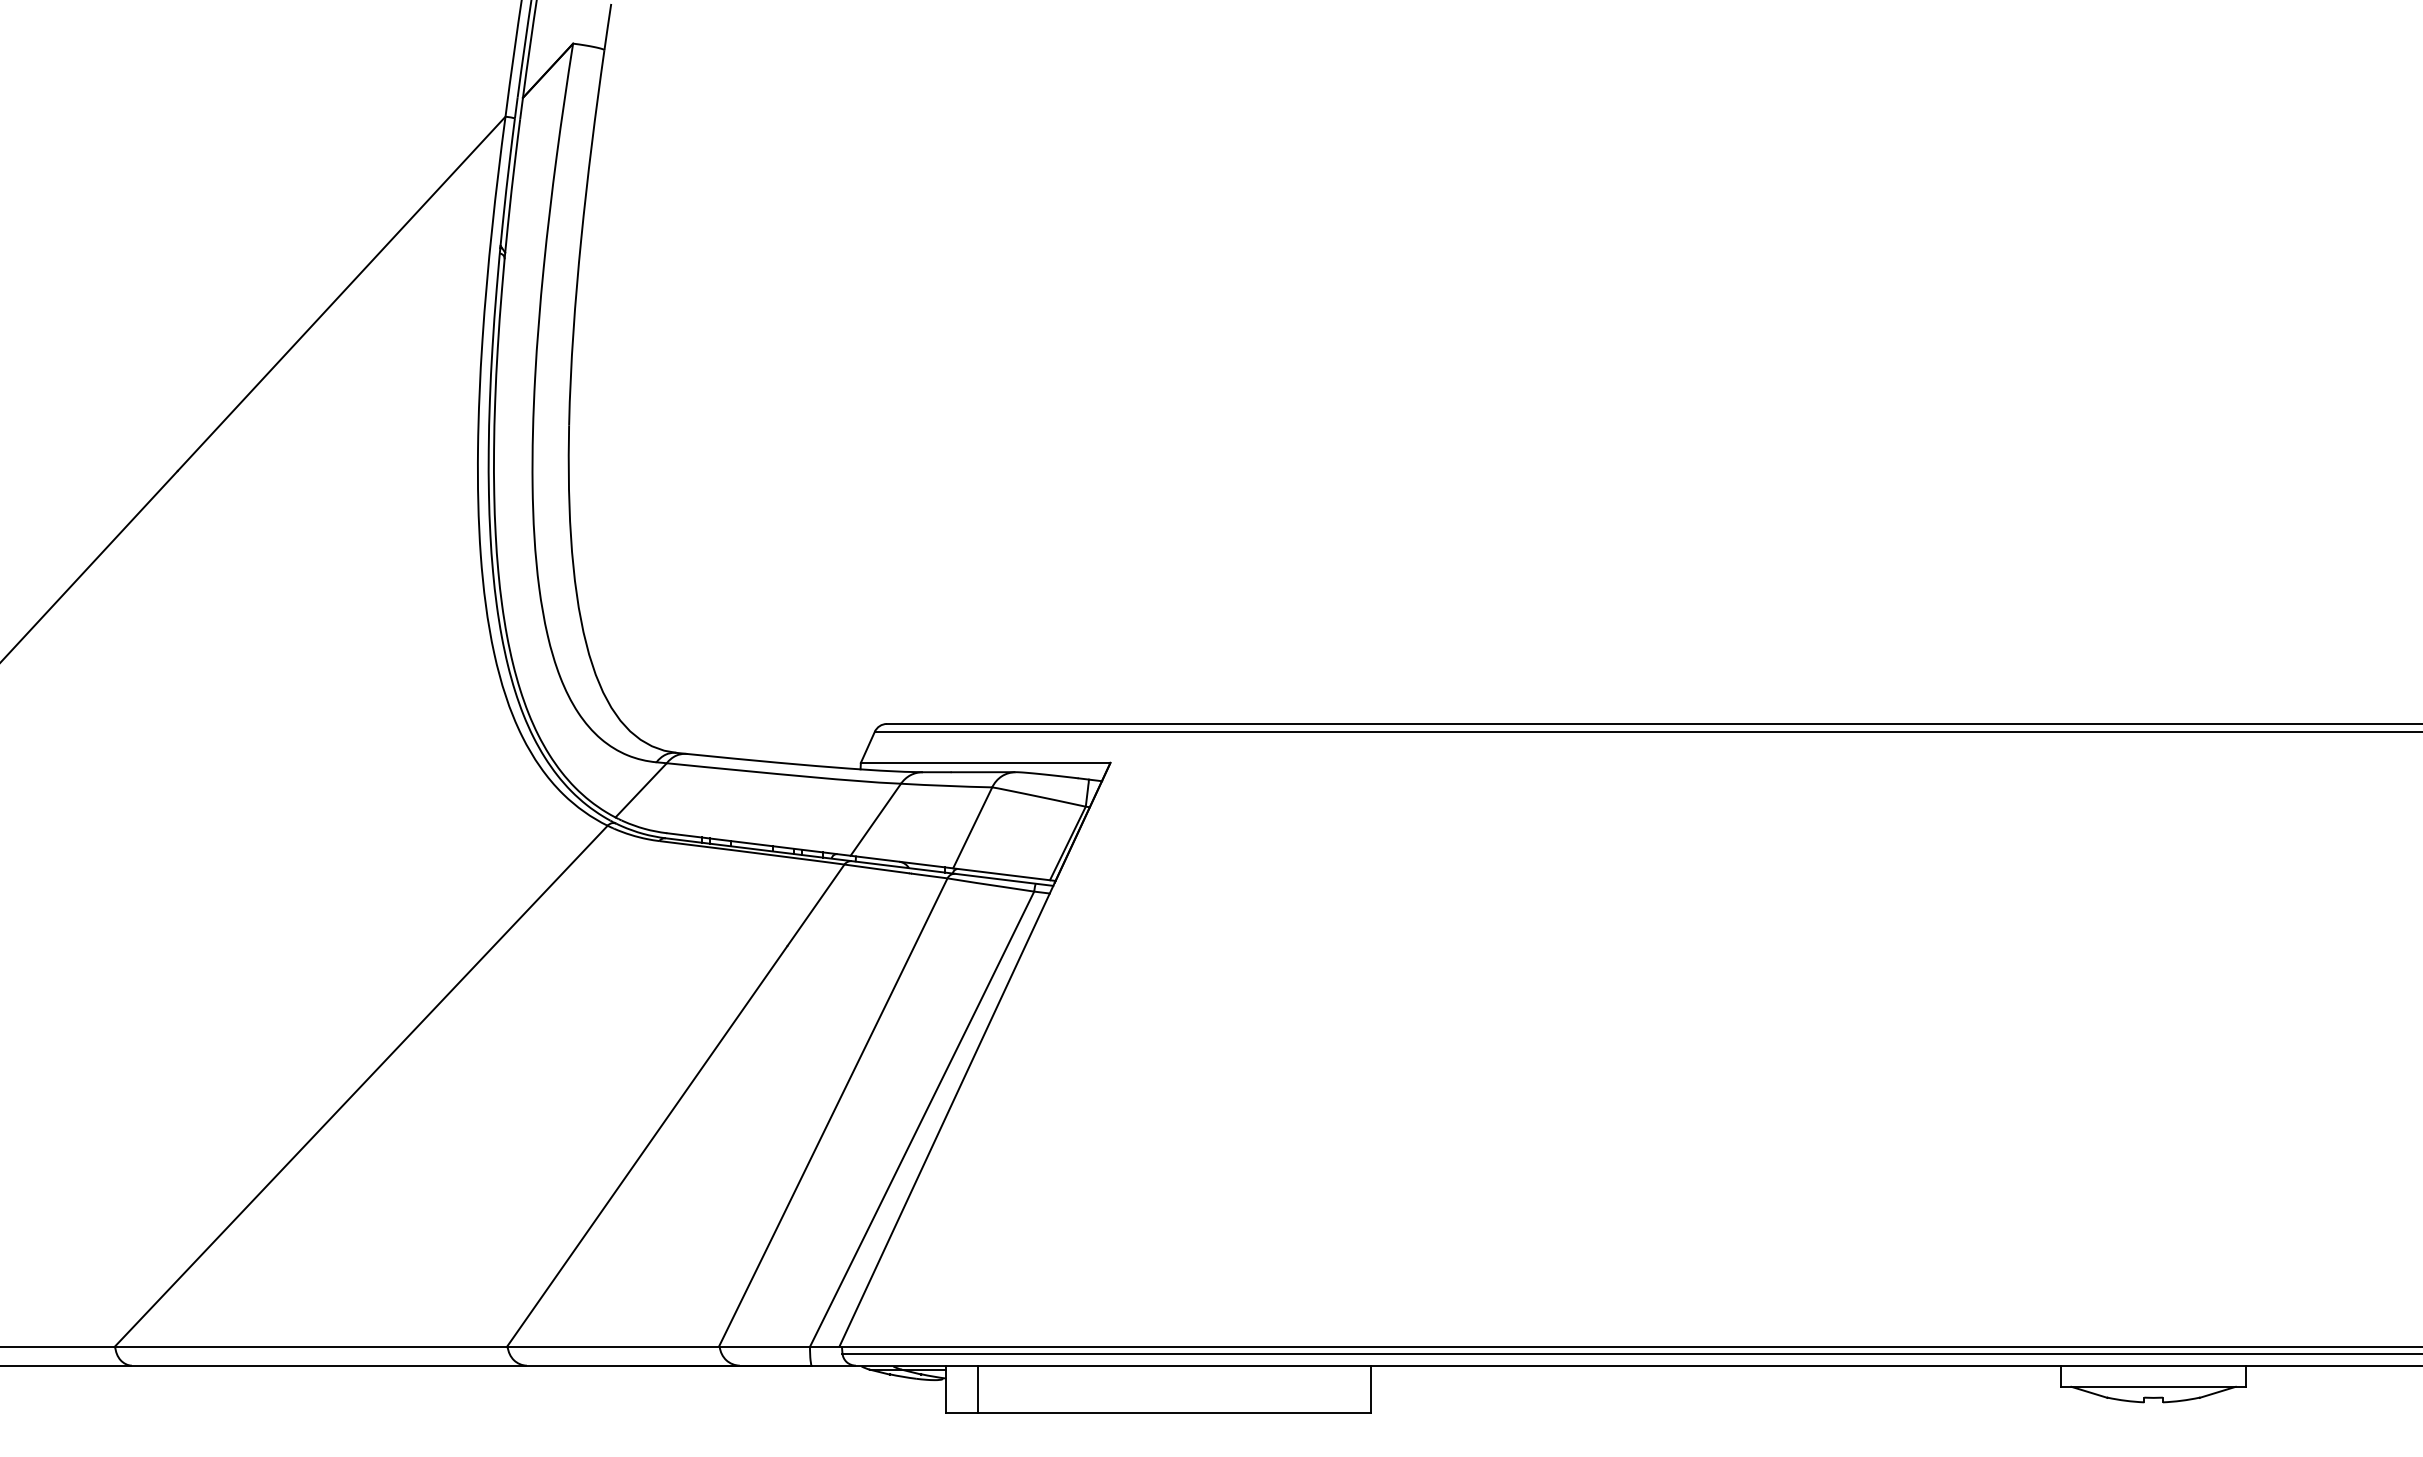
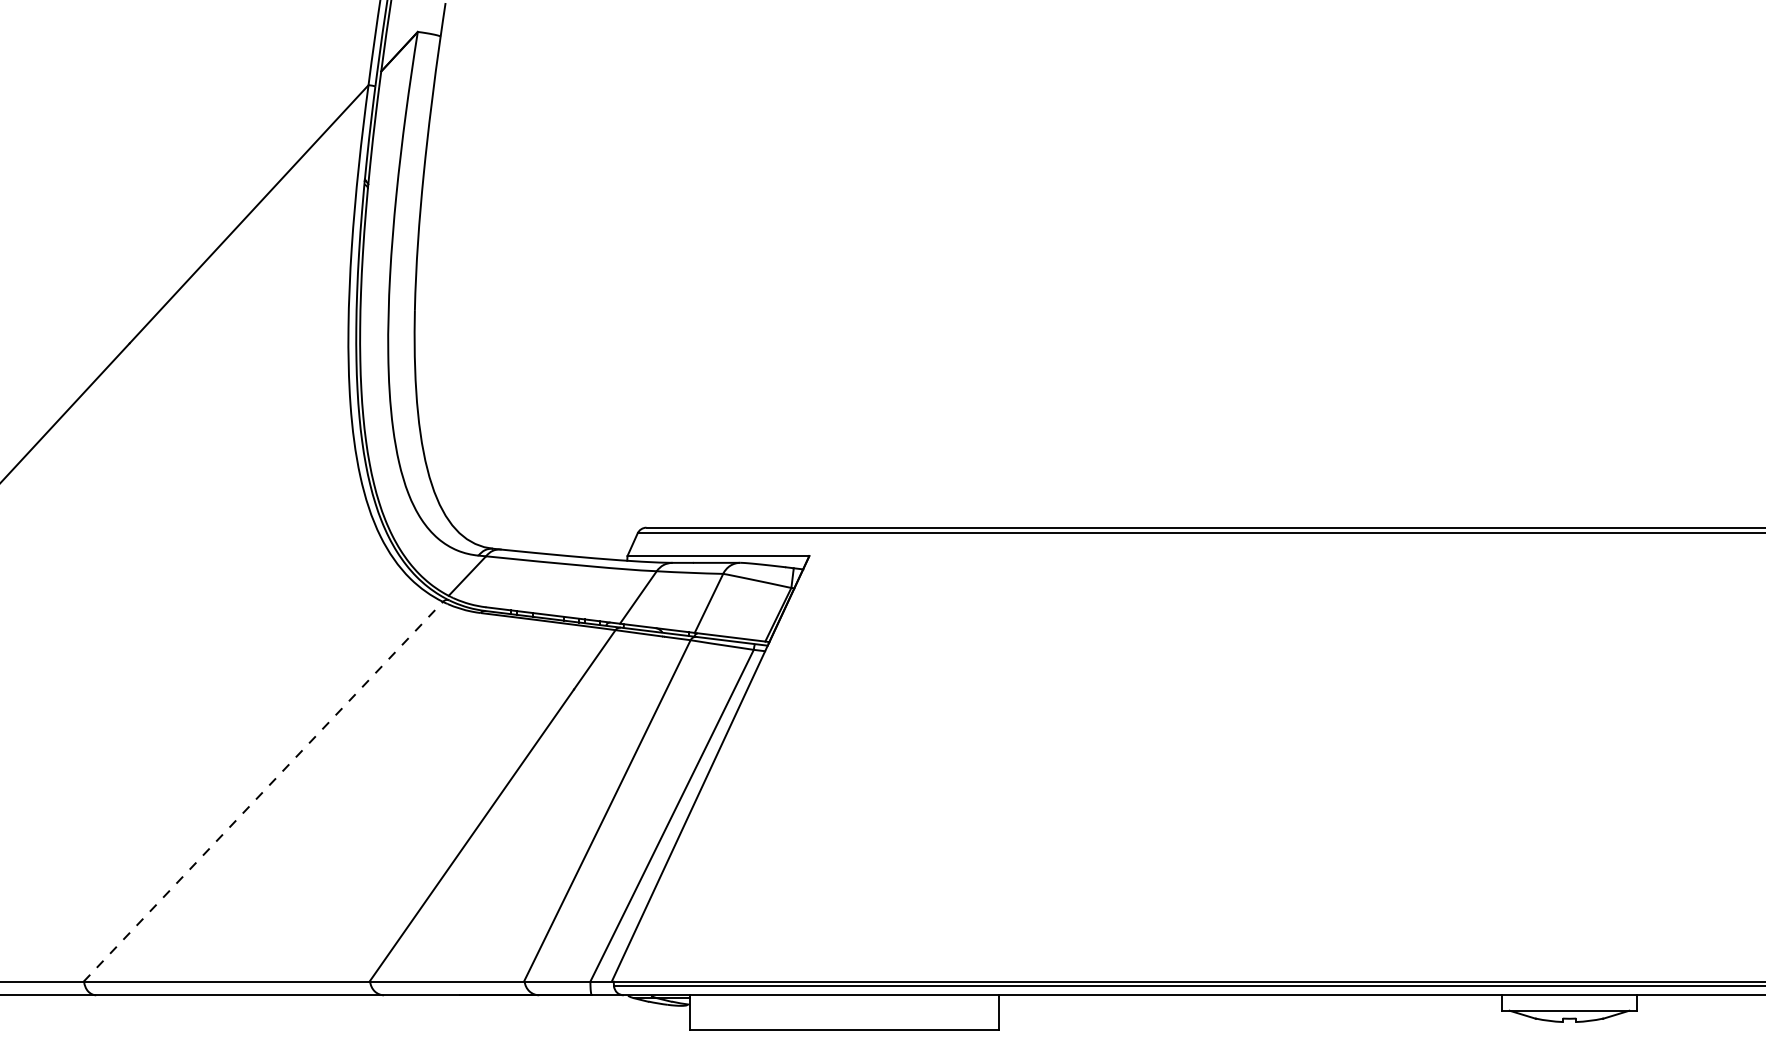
line: (361, 1086) -> (263, 791), solid -> dashed
line: (977, 1389) -> (712, 1012), removed

